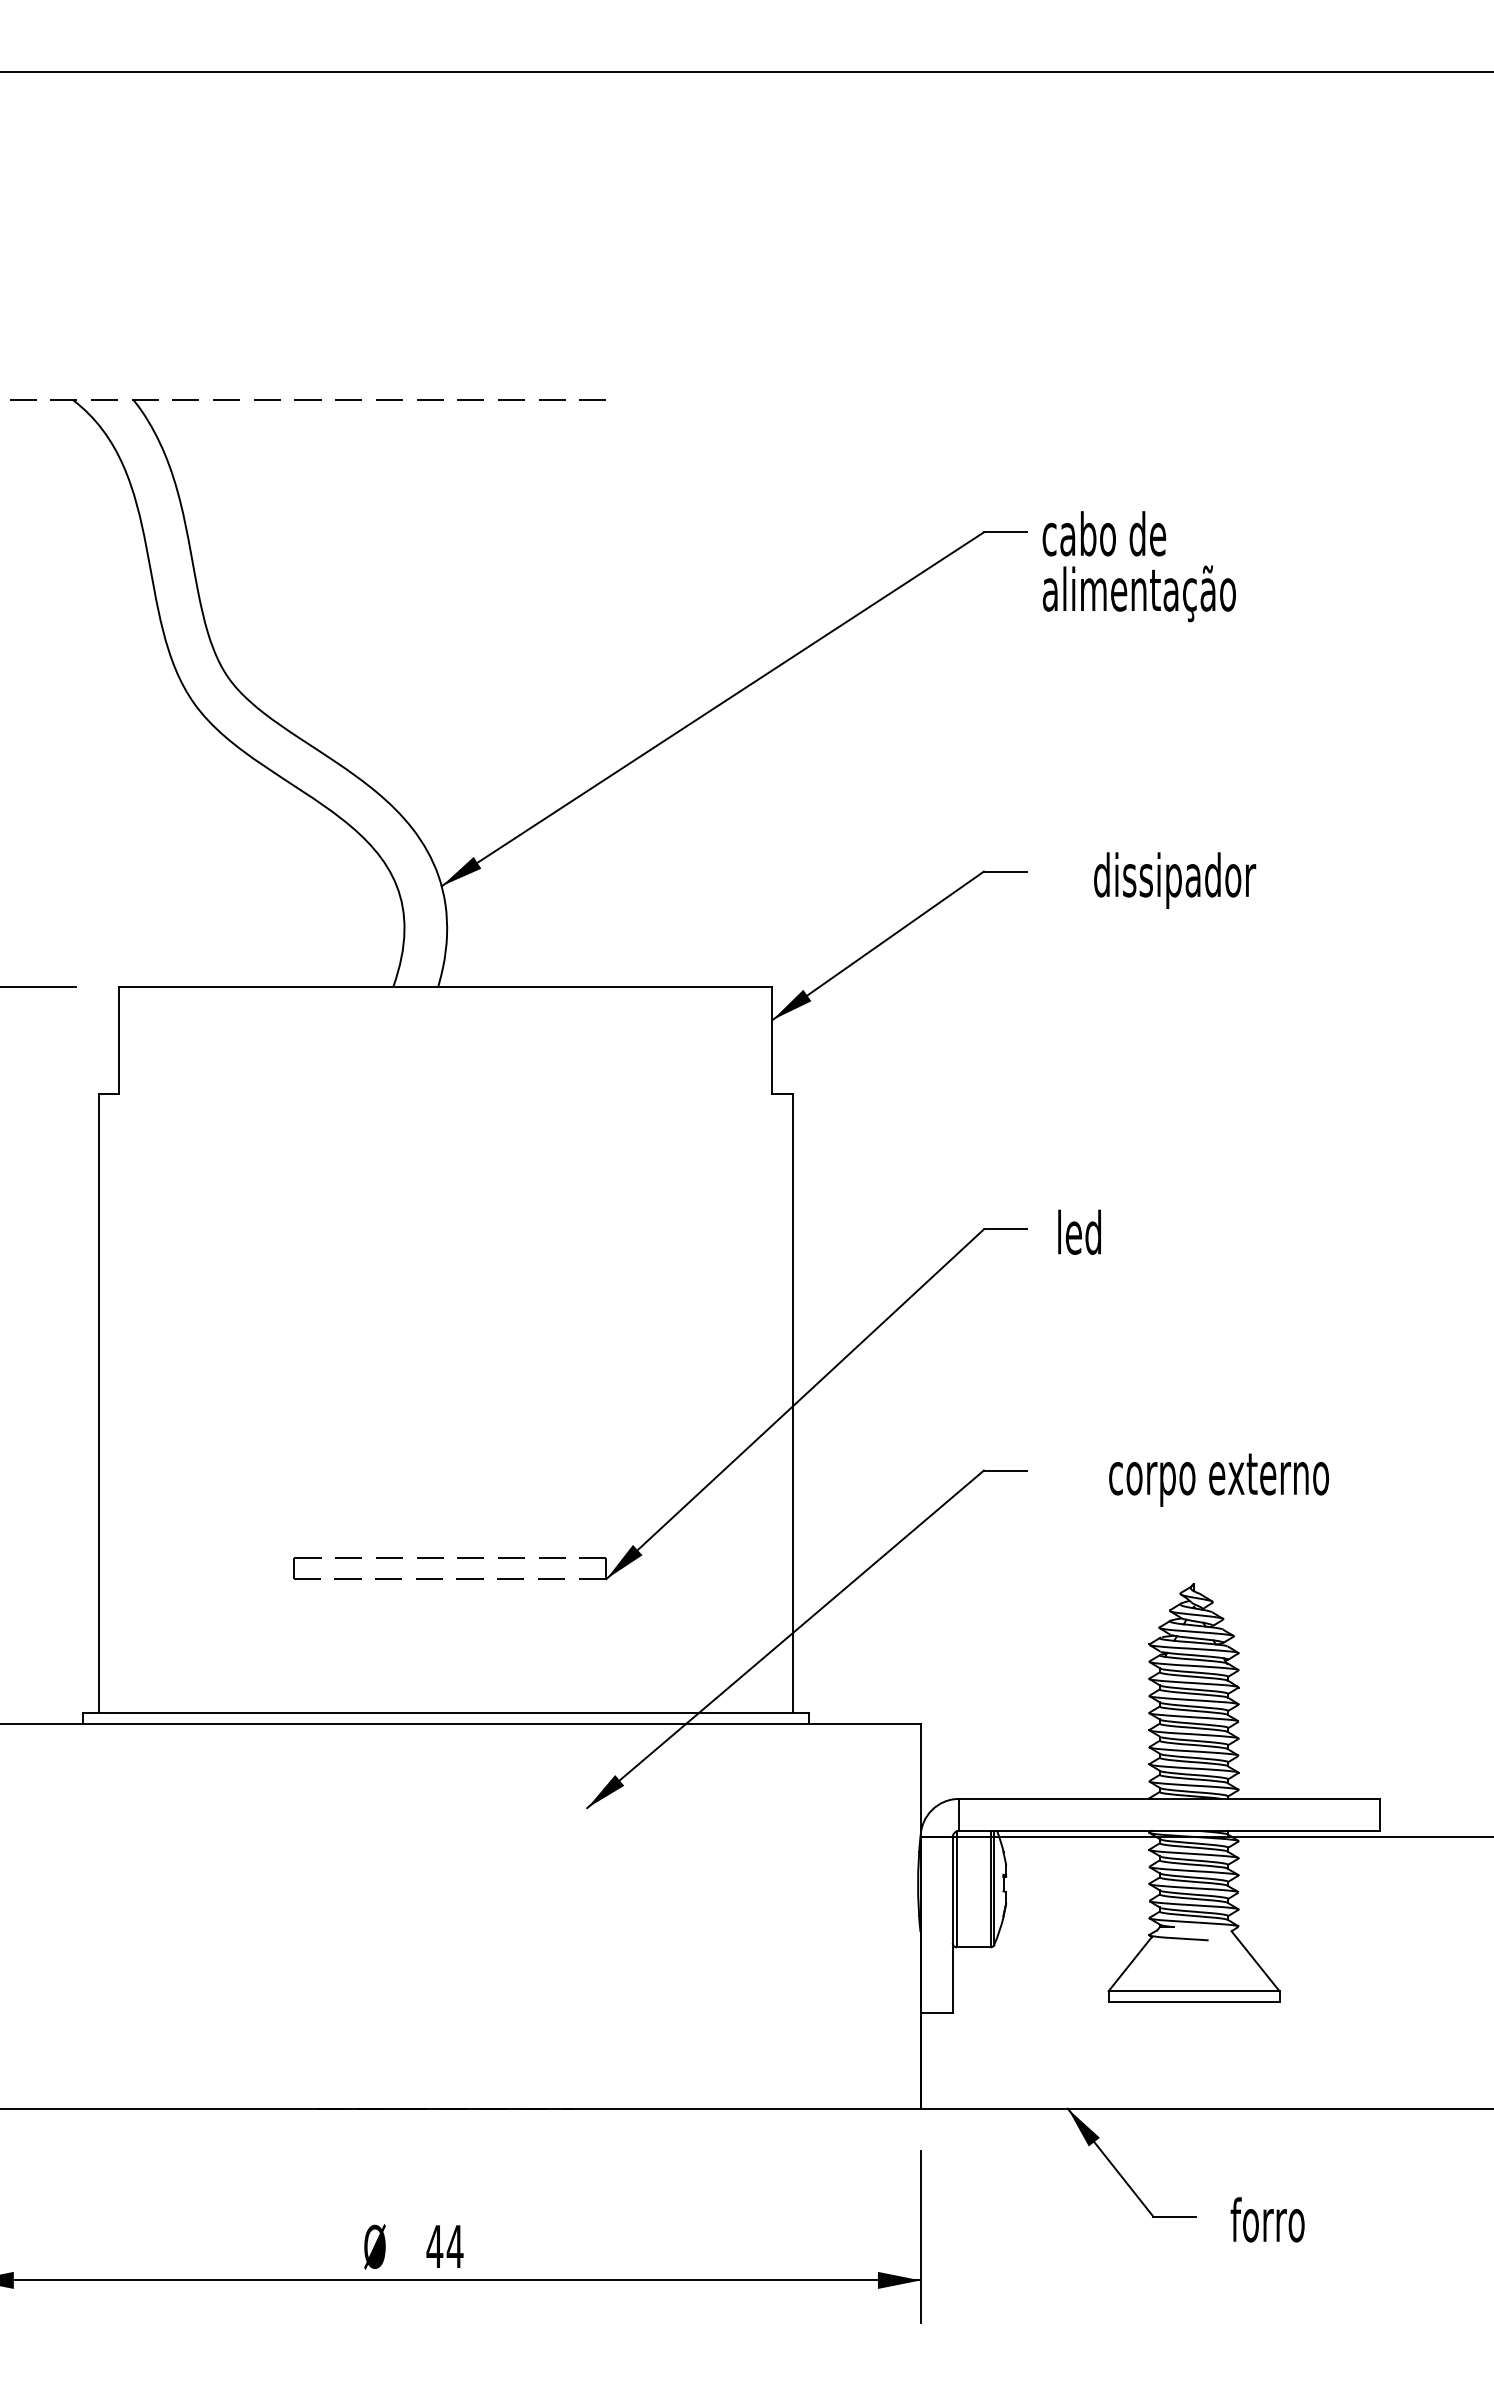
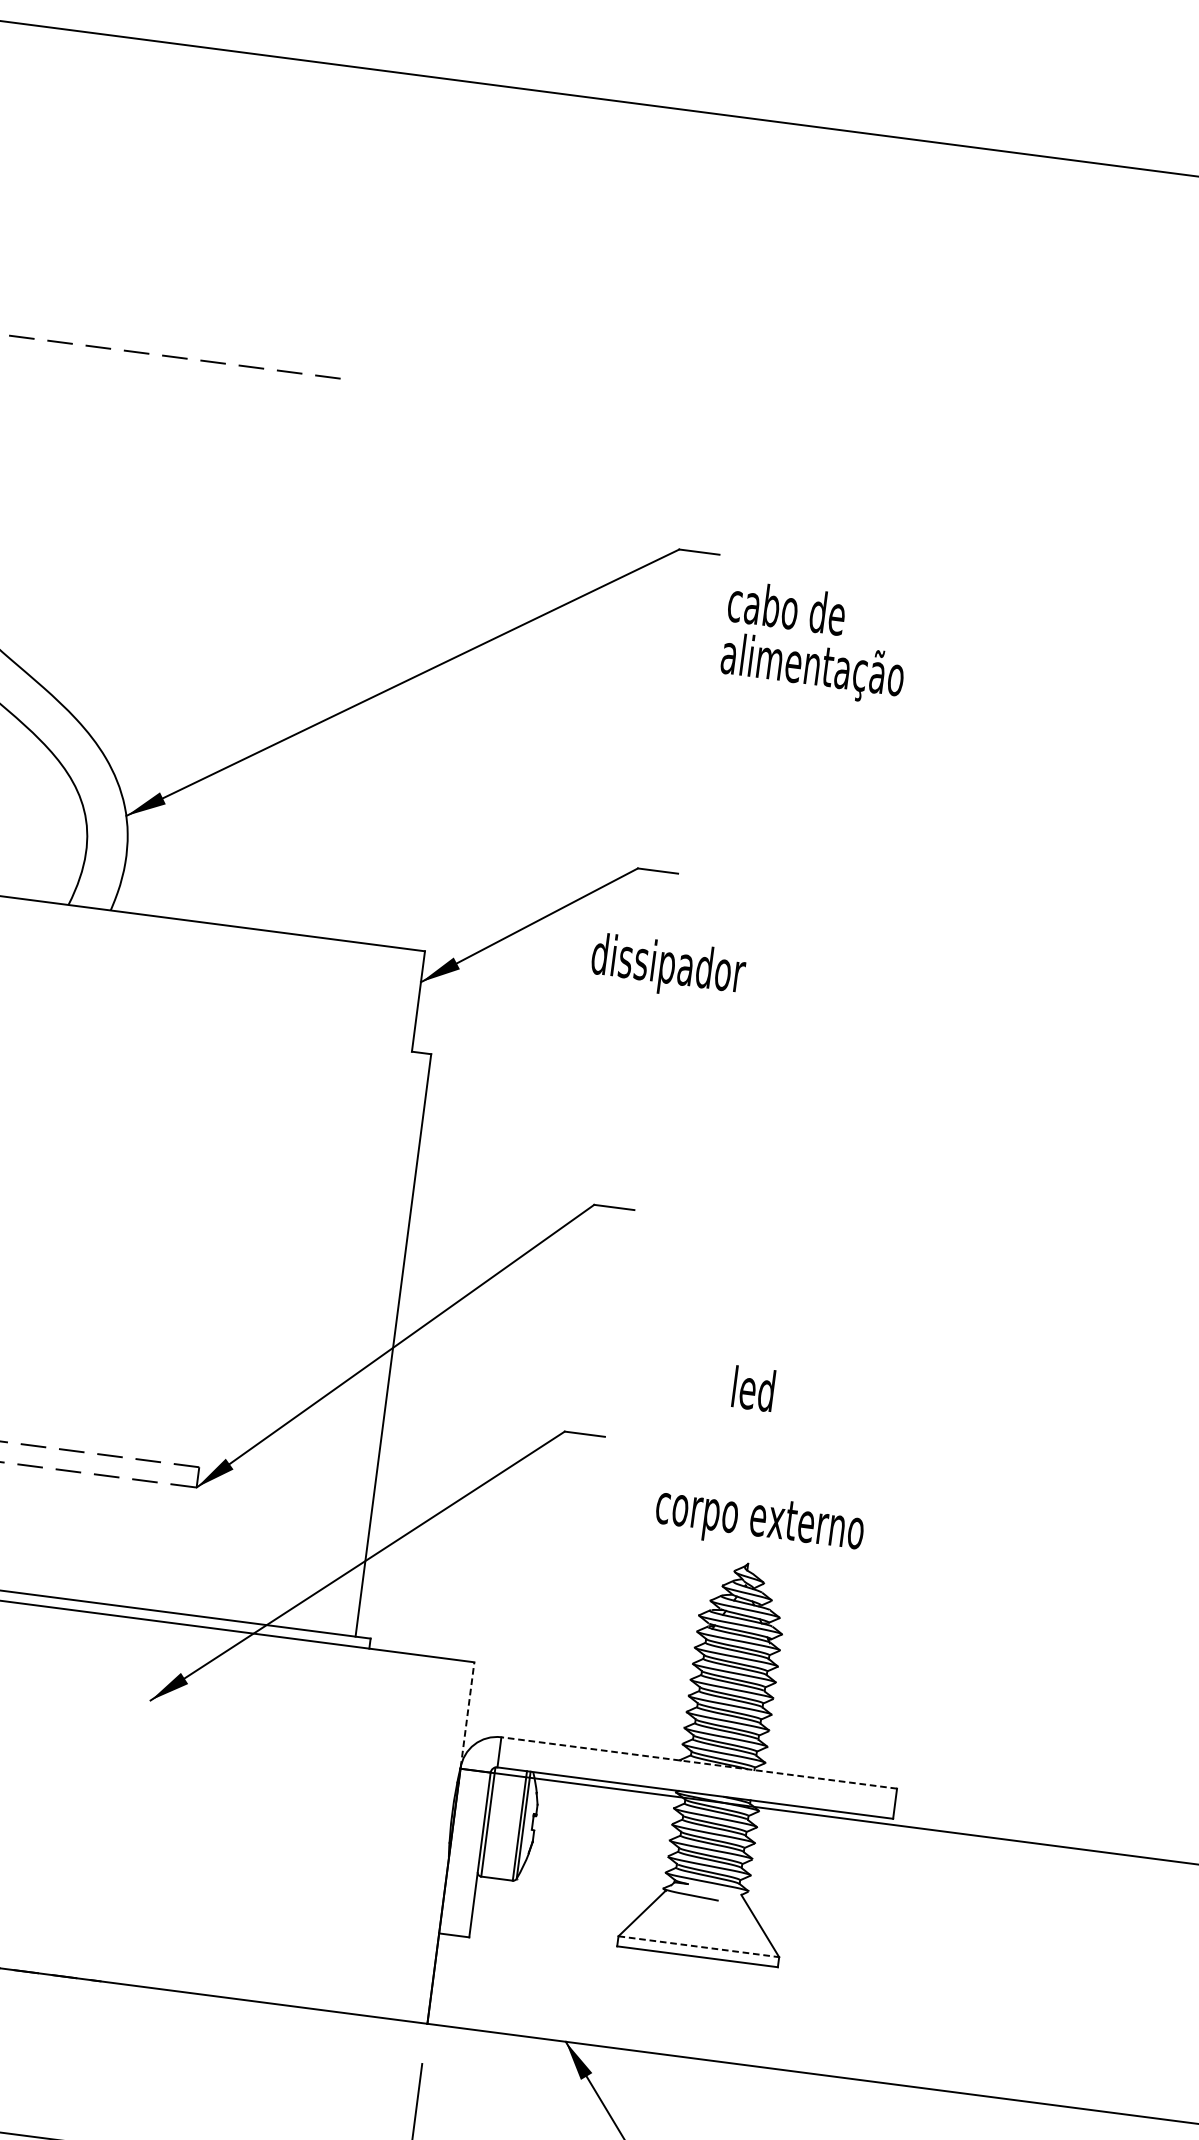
text: (1138, 566) -> (815, 642), moved
text: (1175, 880) -> (668, 967), moved
text: (1079, 1231) -> (753, 1388), moved
text: (1218, 1479) -> (759, 1521), moved
line: (920, 1779) -> (467, 1714), solid -> dashed
line: (1169, 1798) -> (699, 1762), solid -> dashed
line: (1194, 1991) -> (699, 1947), solid -> dashed

